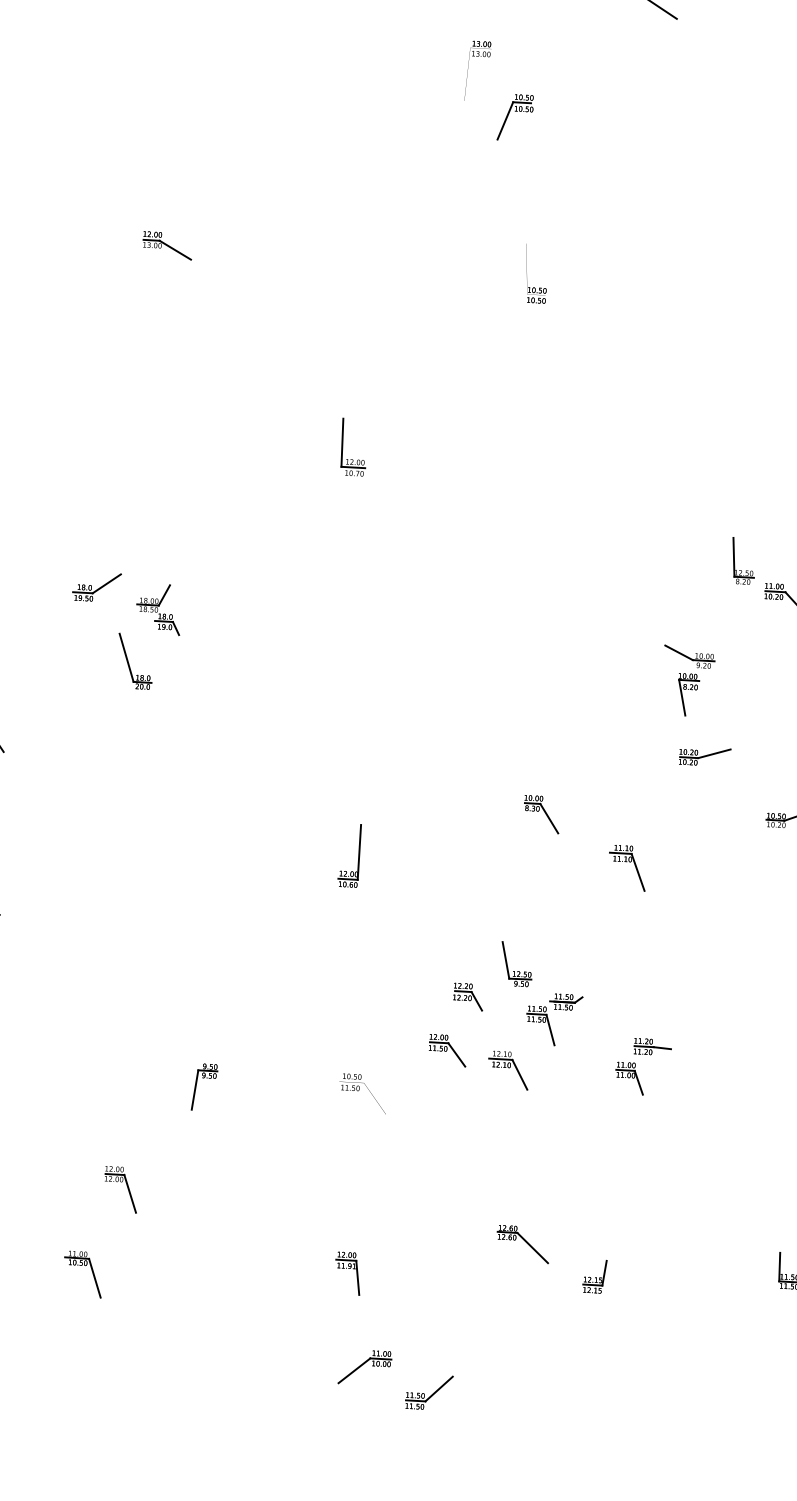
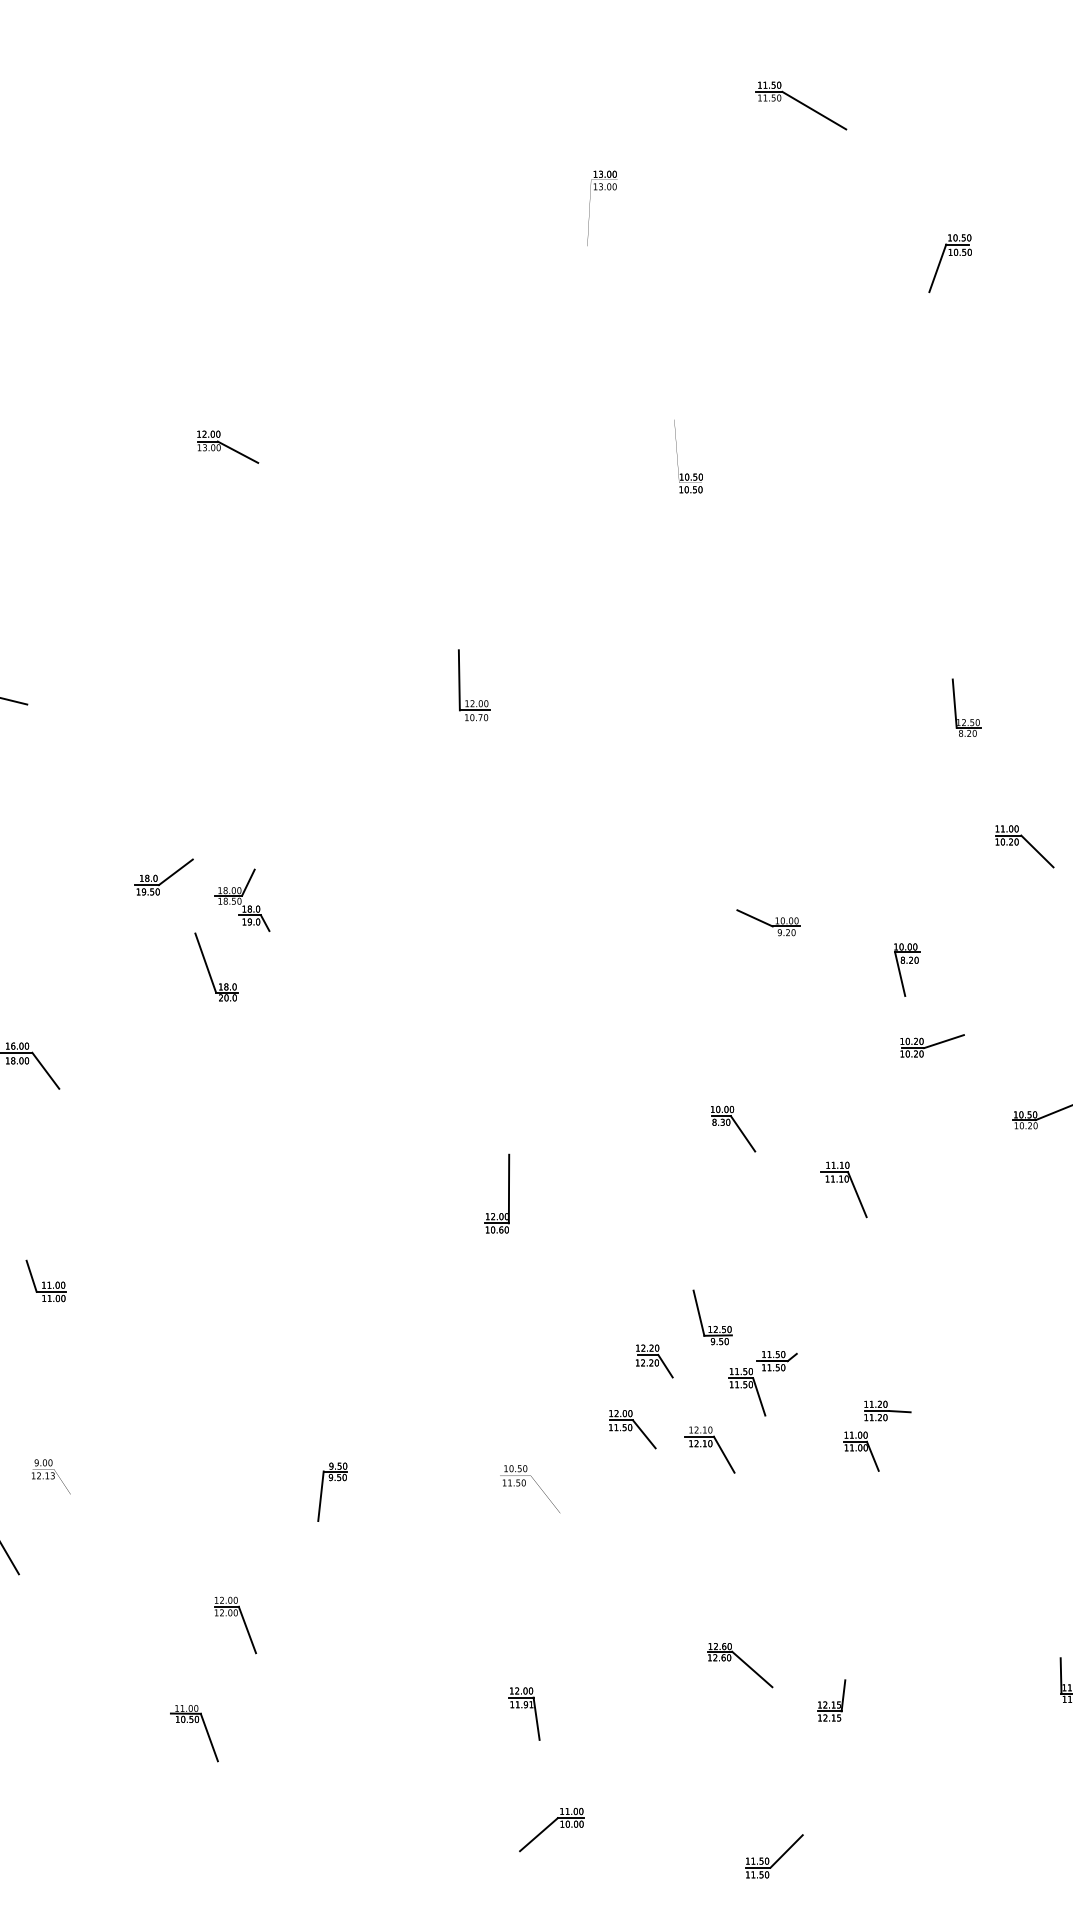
part: (515, 111) -> (949, 255), moved
part: (735, 562) -> (956, 709), moved
part: (689, 656) -> (768, 922), moved
part: (429, 1392) -> (774, 1856), moved

